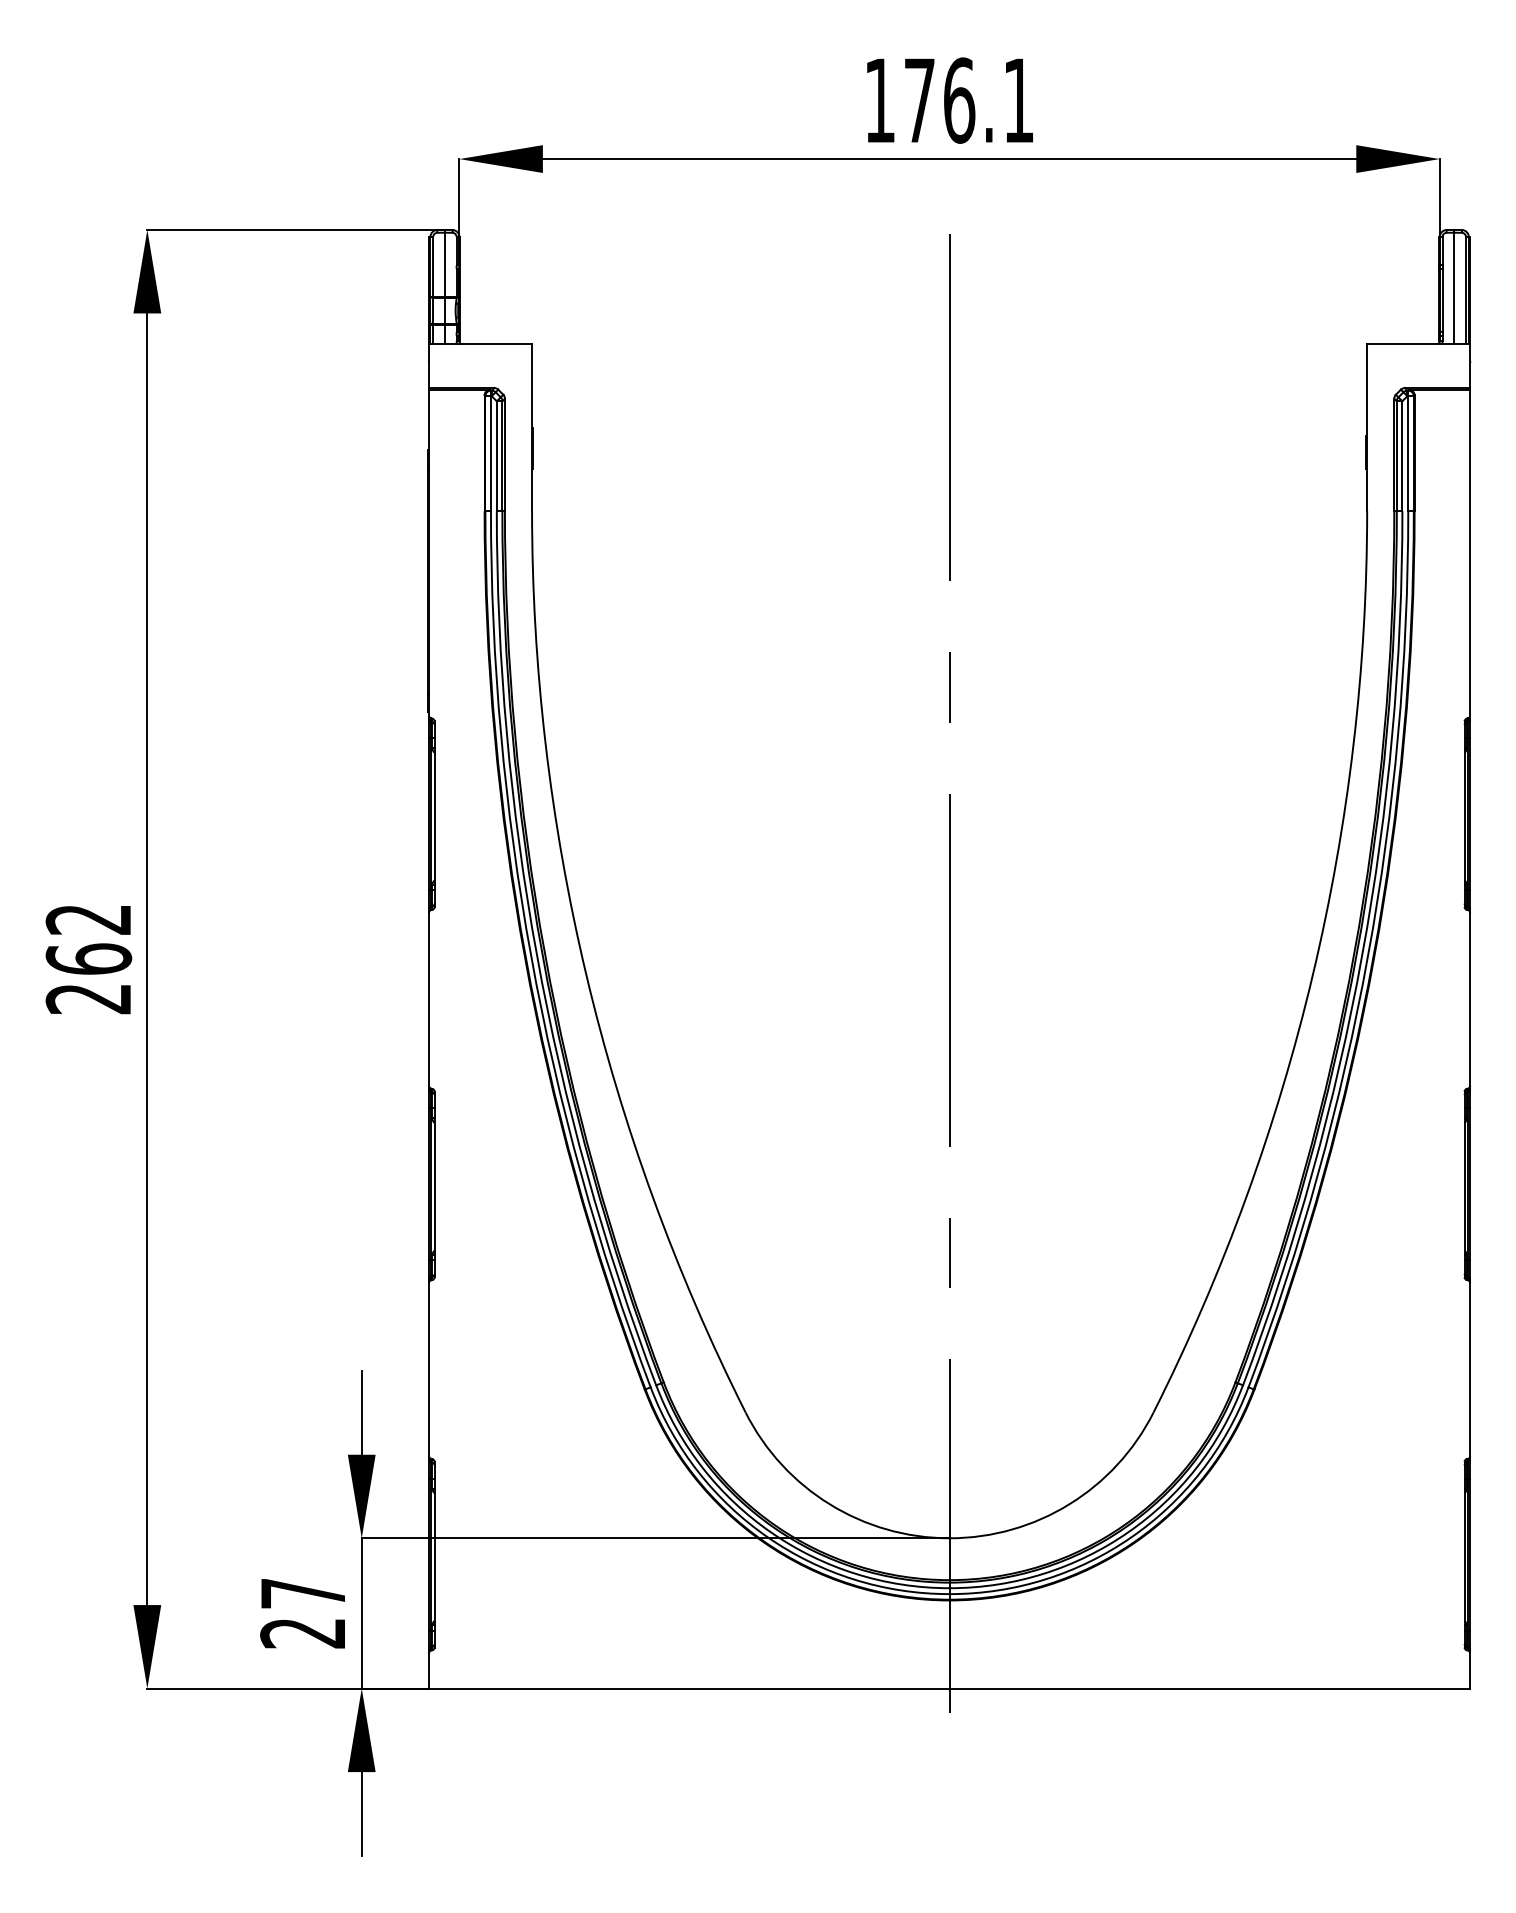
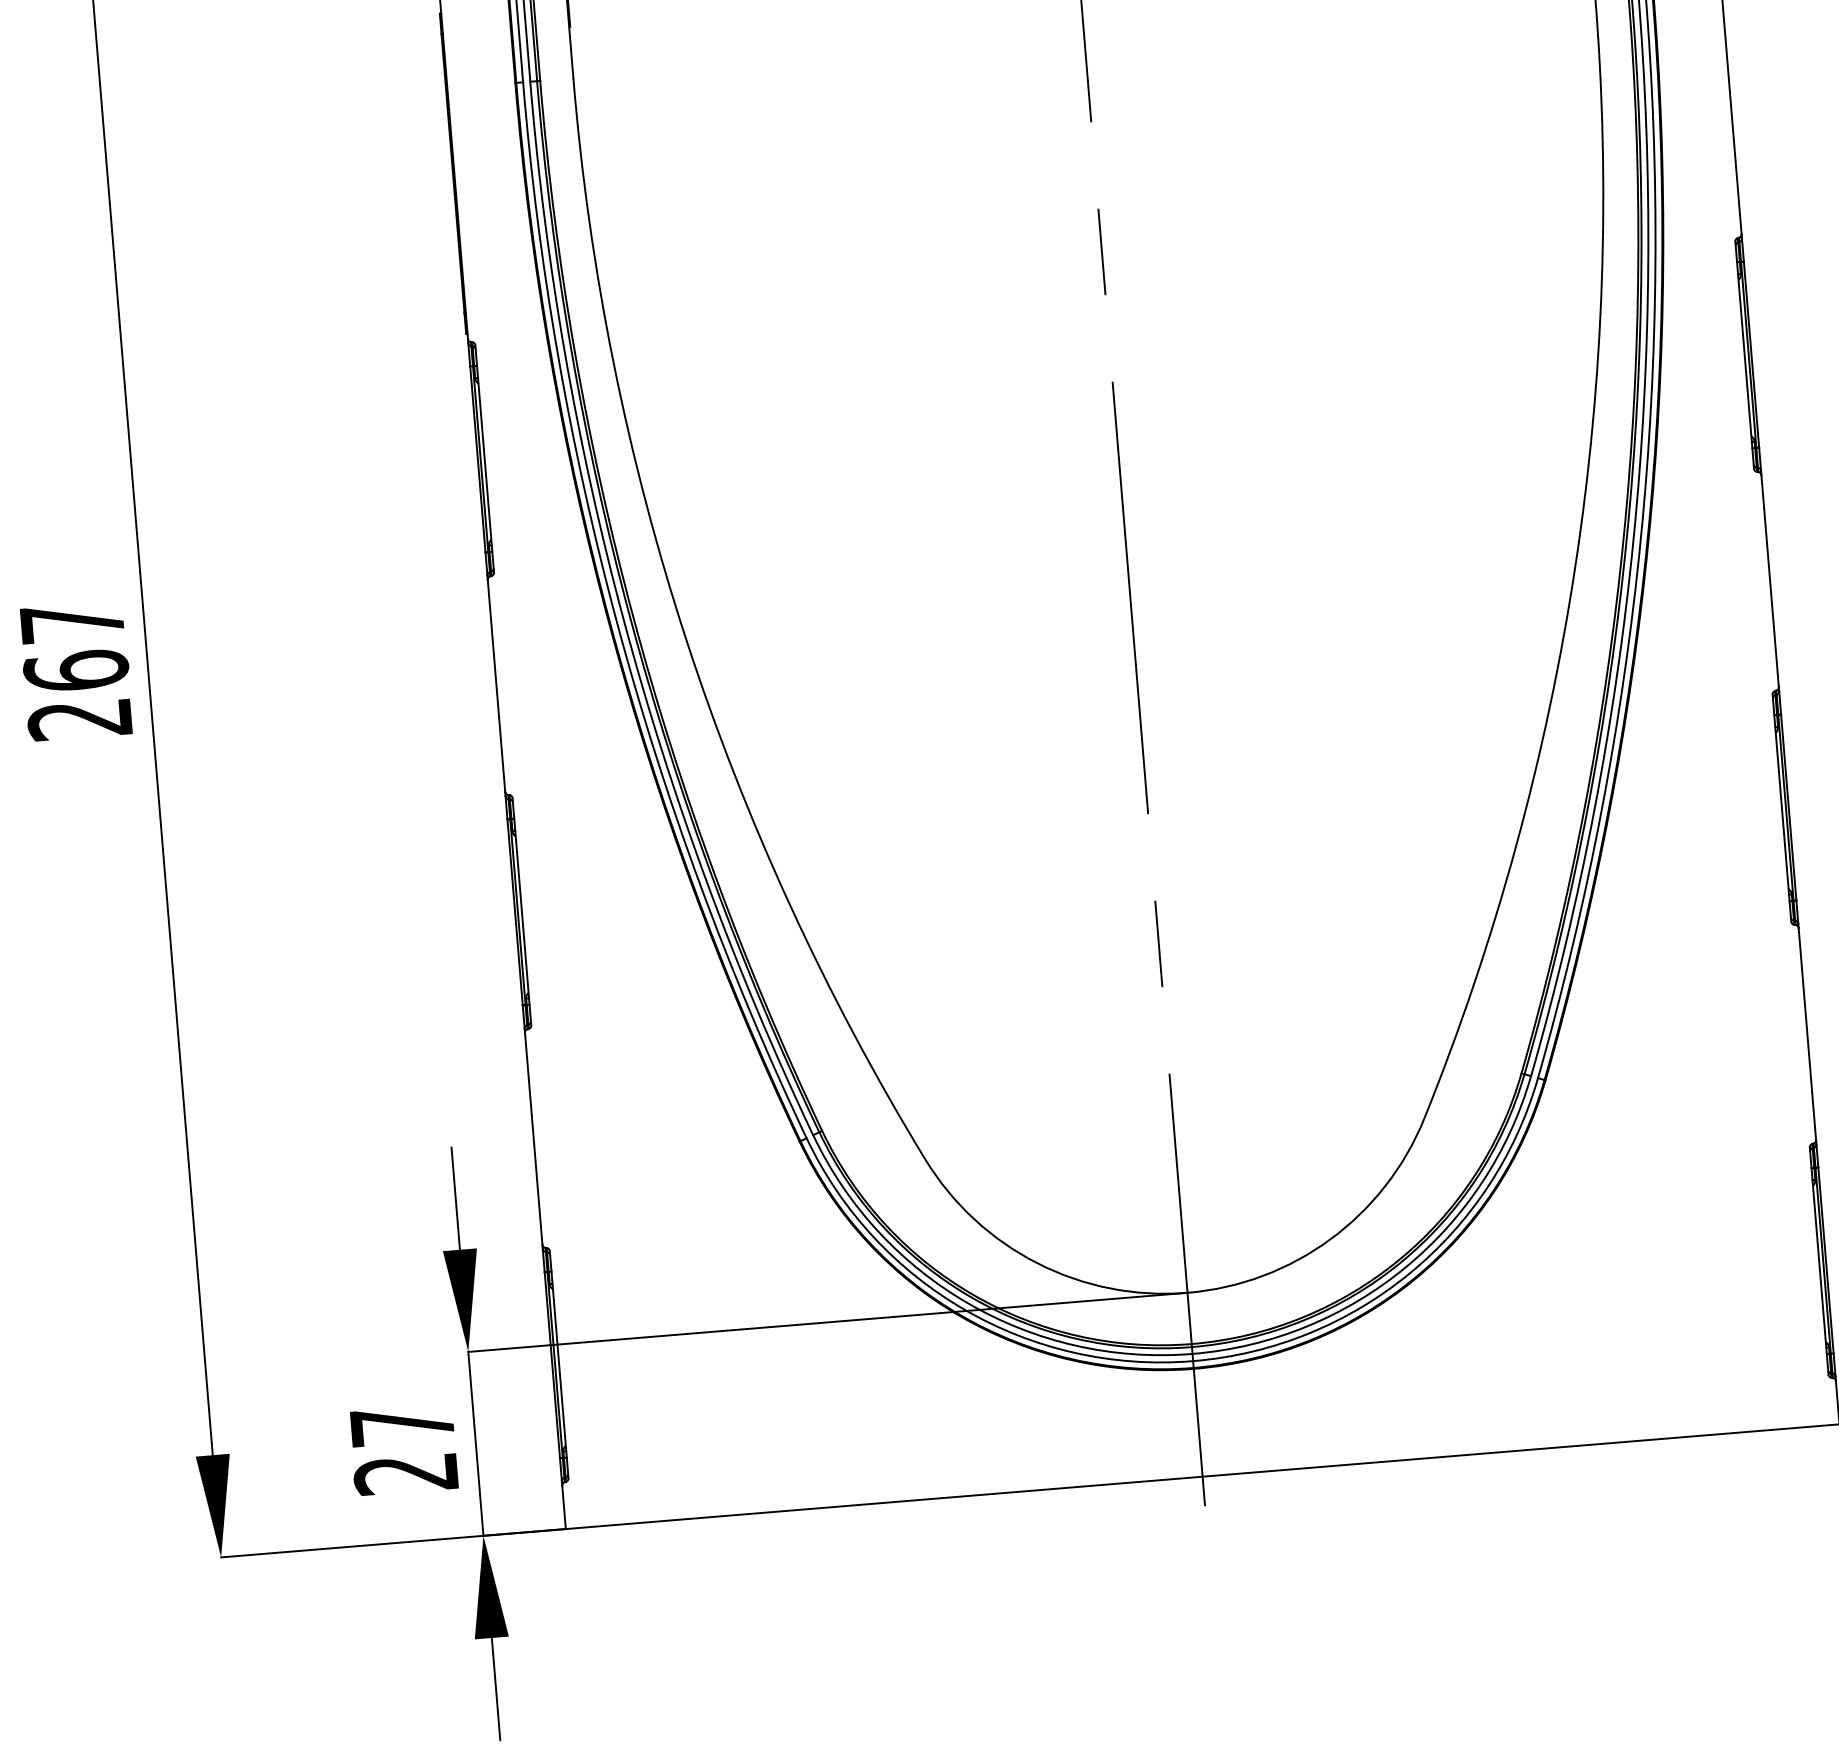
text: (87, 919) -> (70, 622), 262 -> 267

